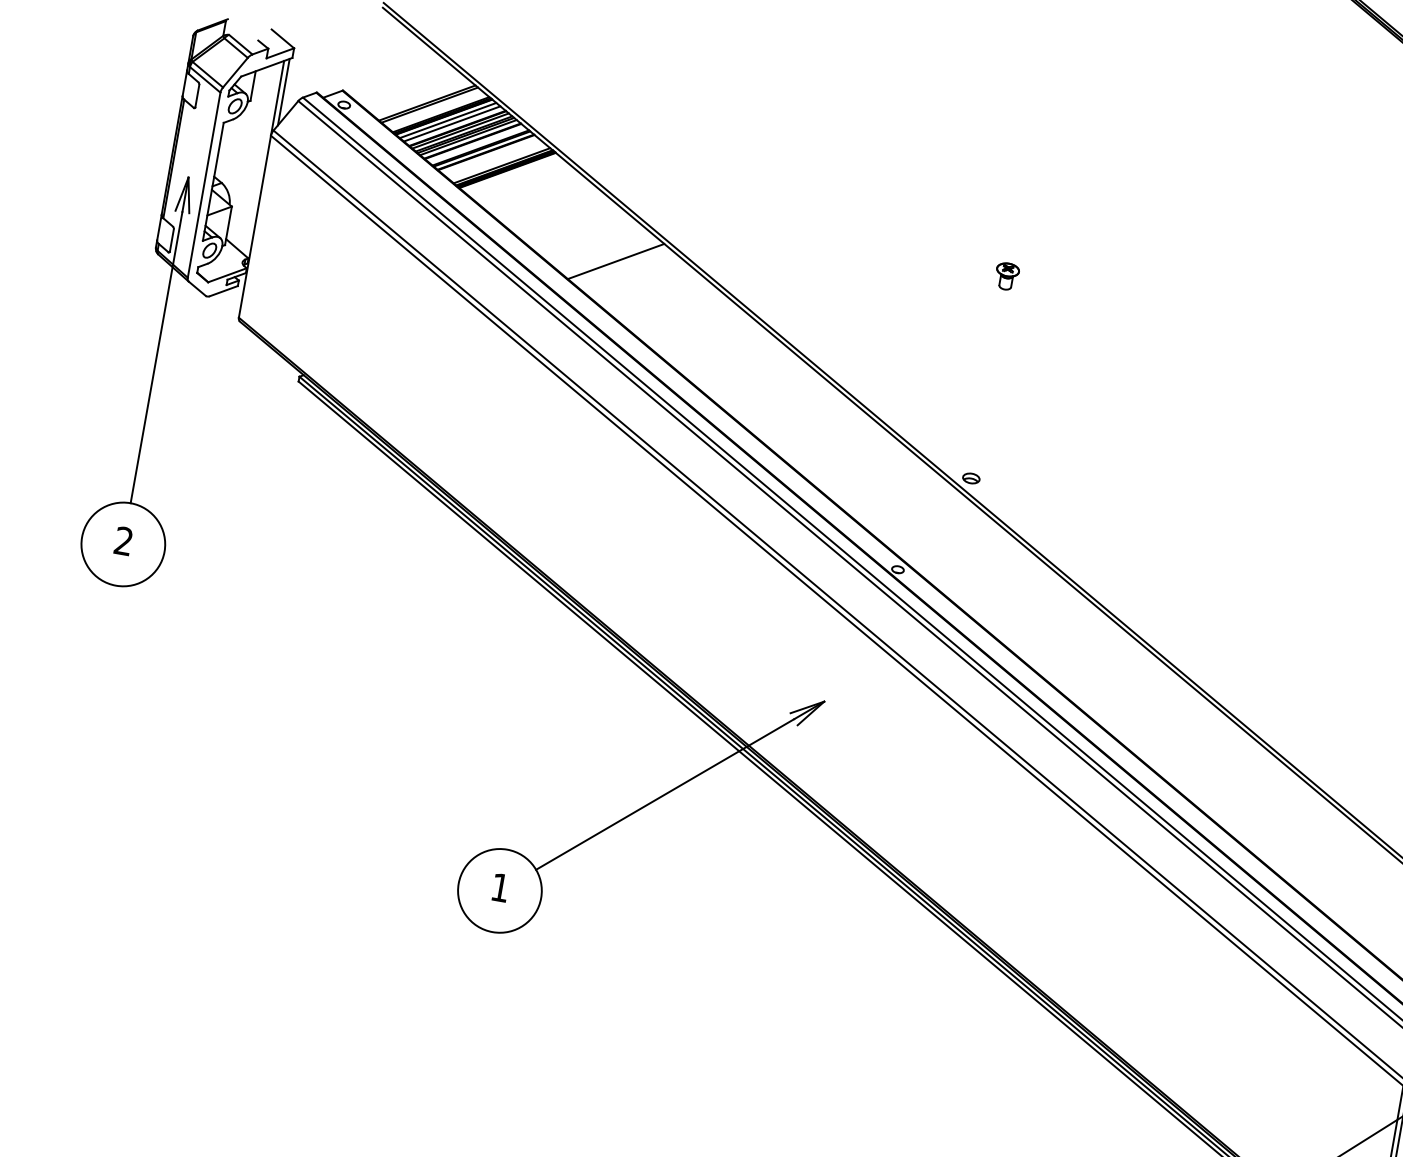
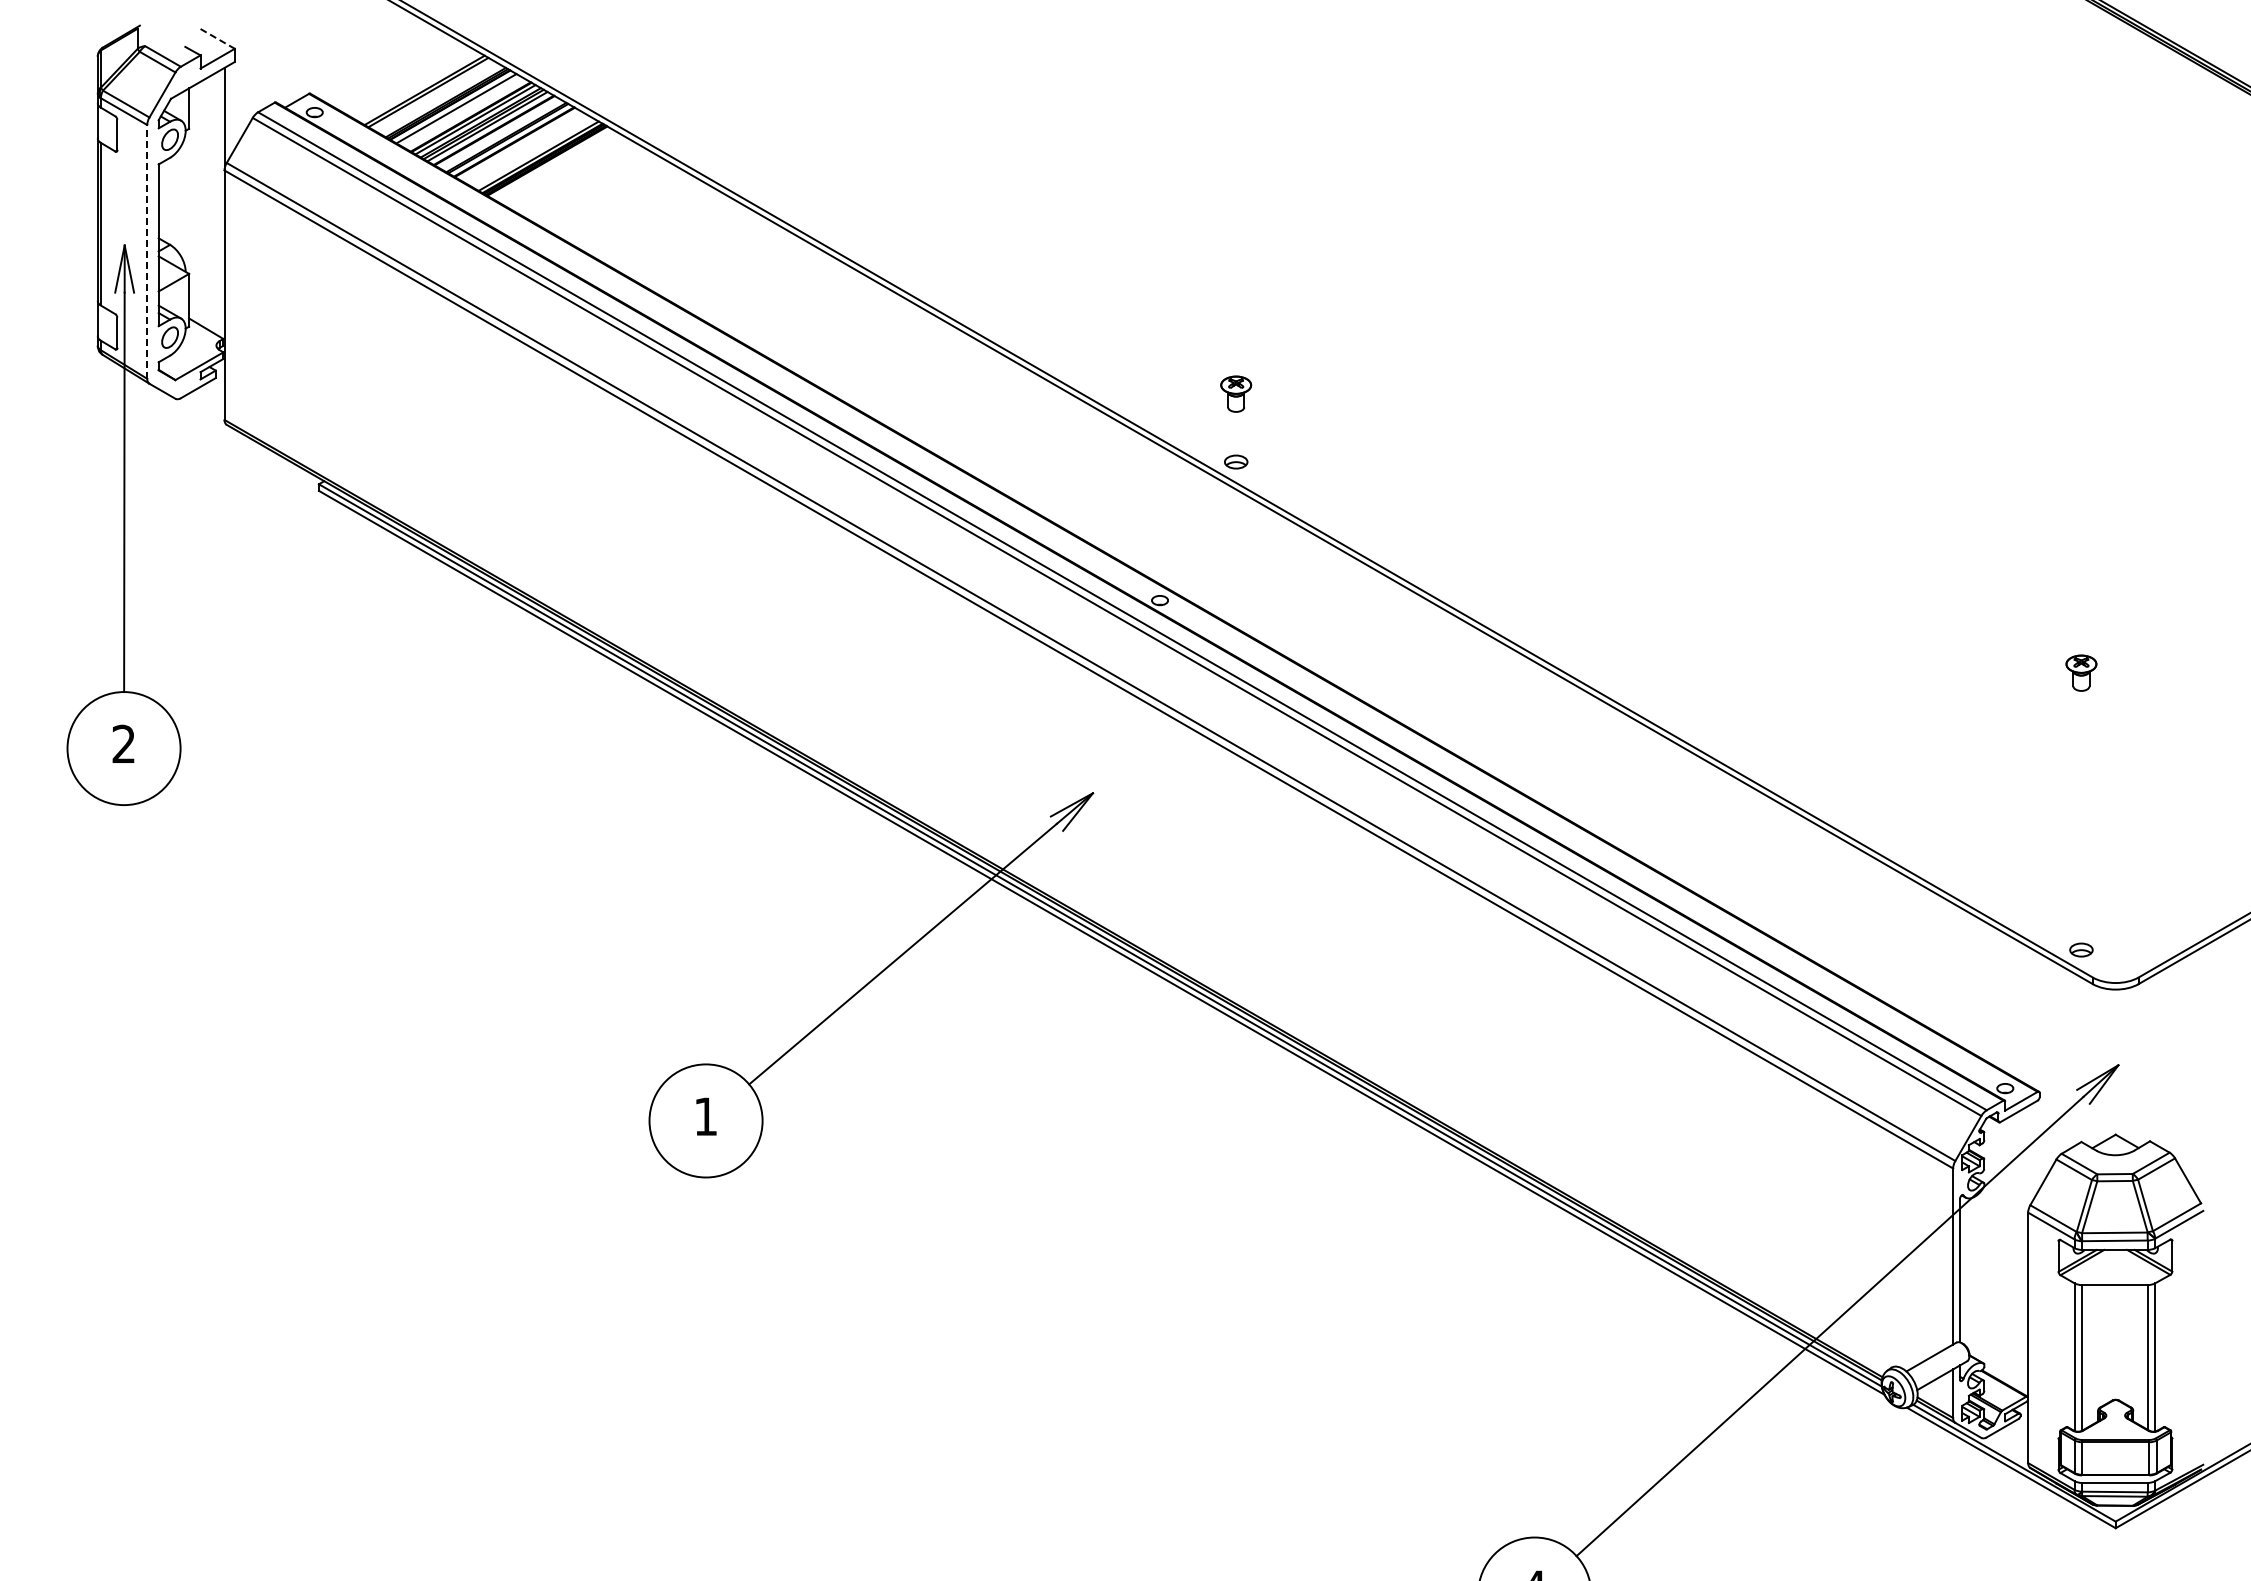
line: (282, 38) -> (217, 38), solid -> dashed
line: (284, 91) -> (231, 108), removed
line: (451, 124) -> (462, 112), removed
line: (204, 184) -> (147, 251), solid -> dashed
line: (615, 261) -> (712, 256), removed
part: (1007, 276) -> (1236, 393), moved

